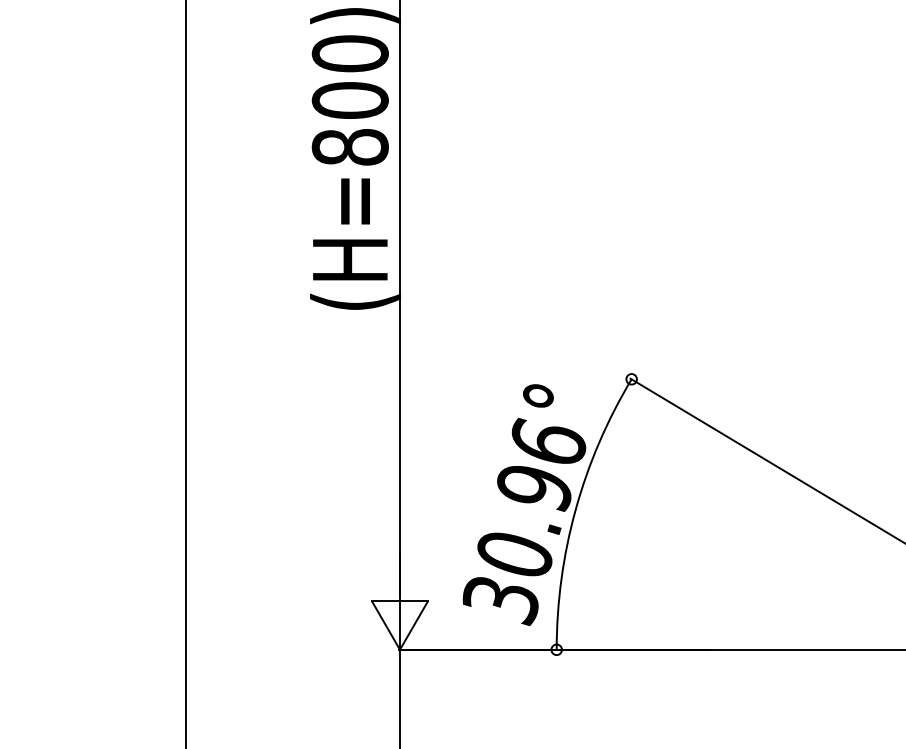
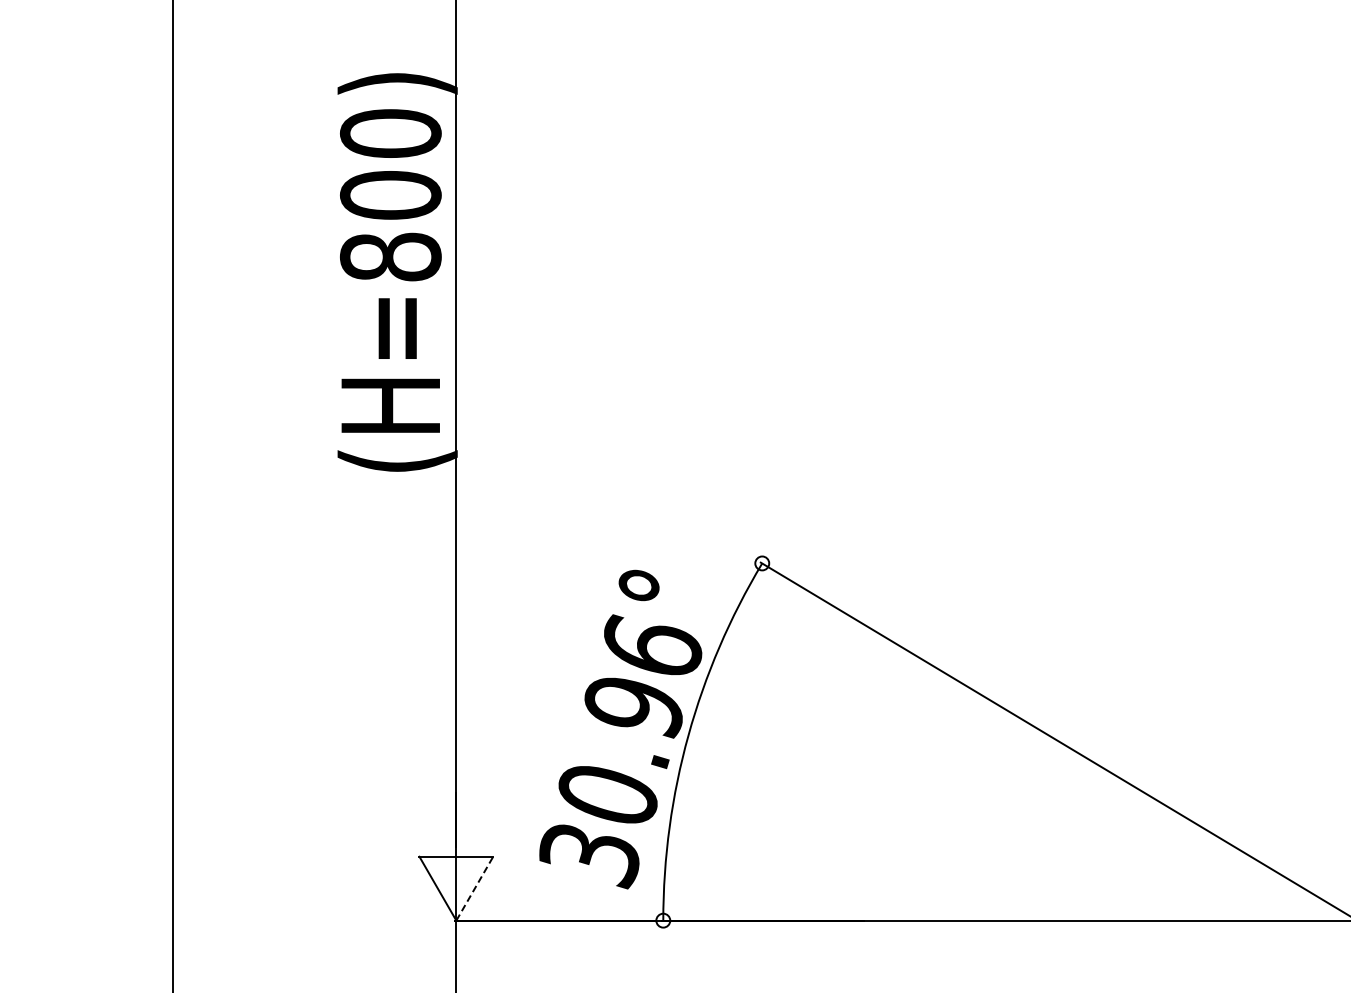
line: (413, 625) -> (474, 888), solid -> dashed

